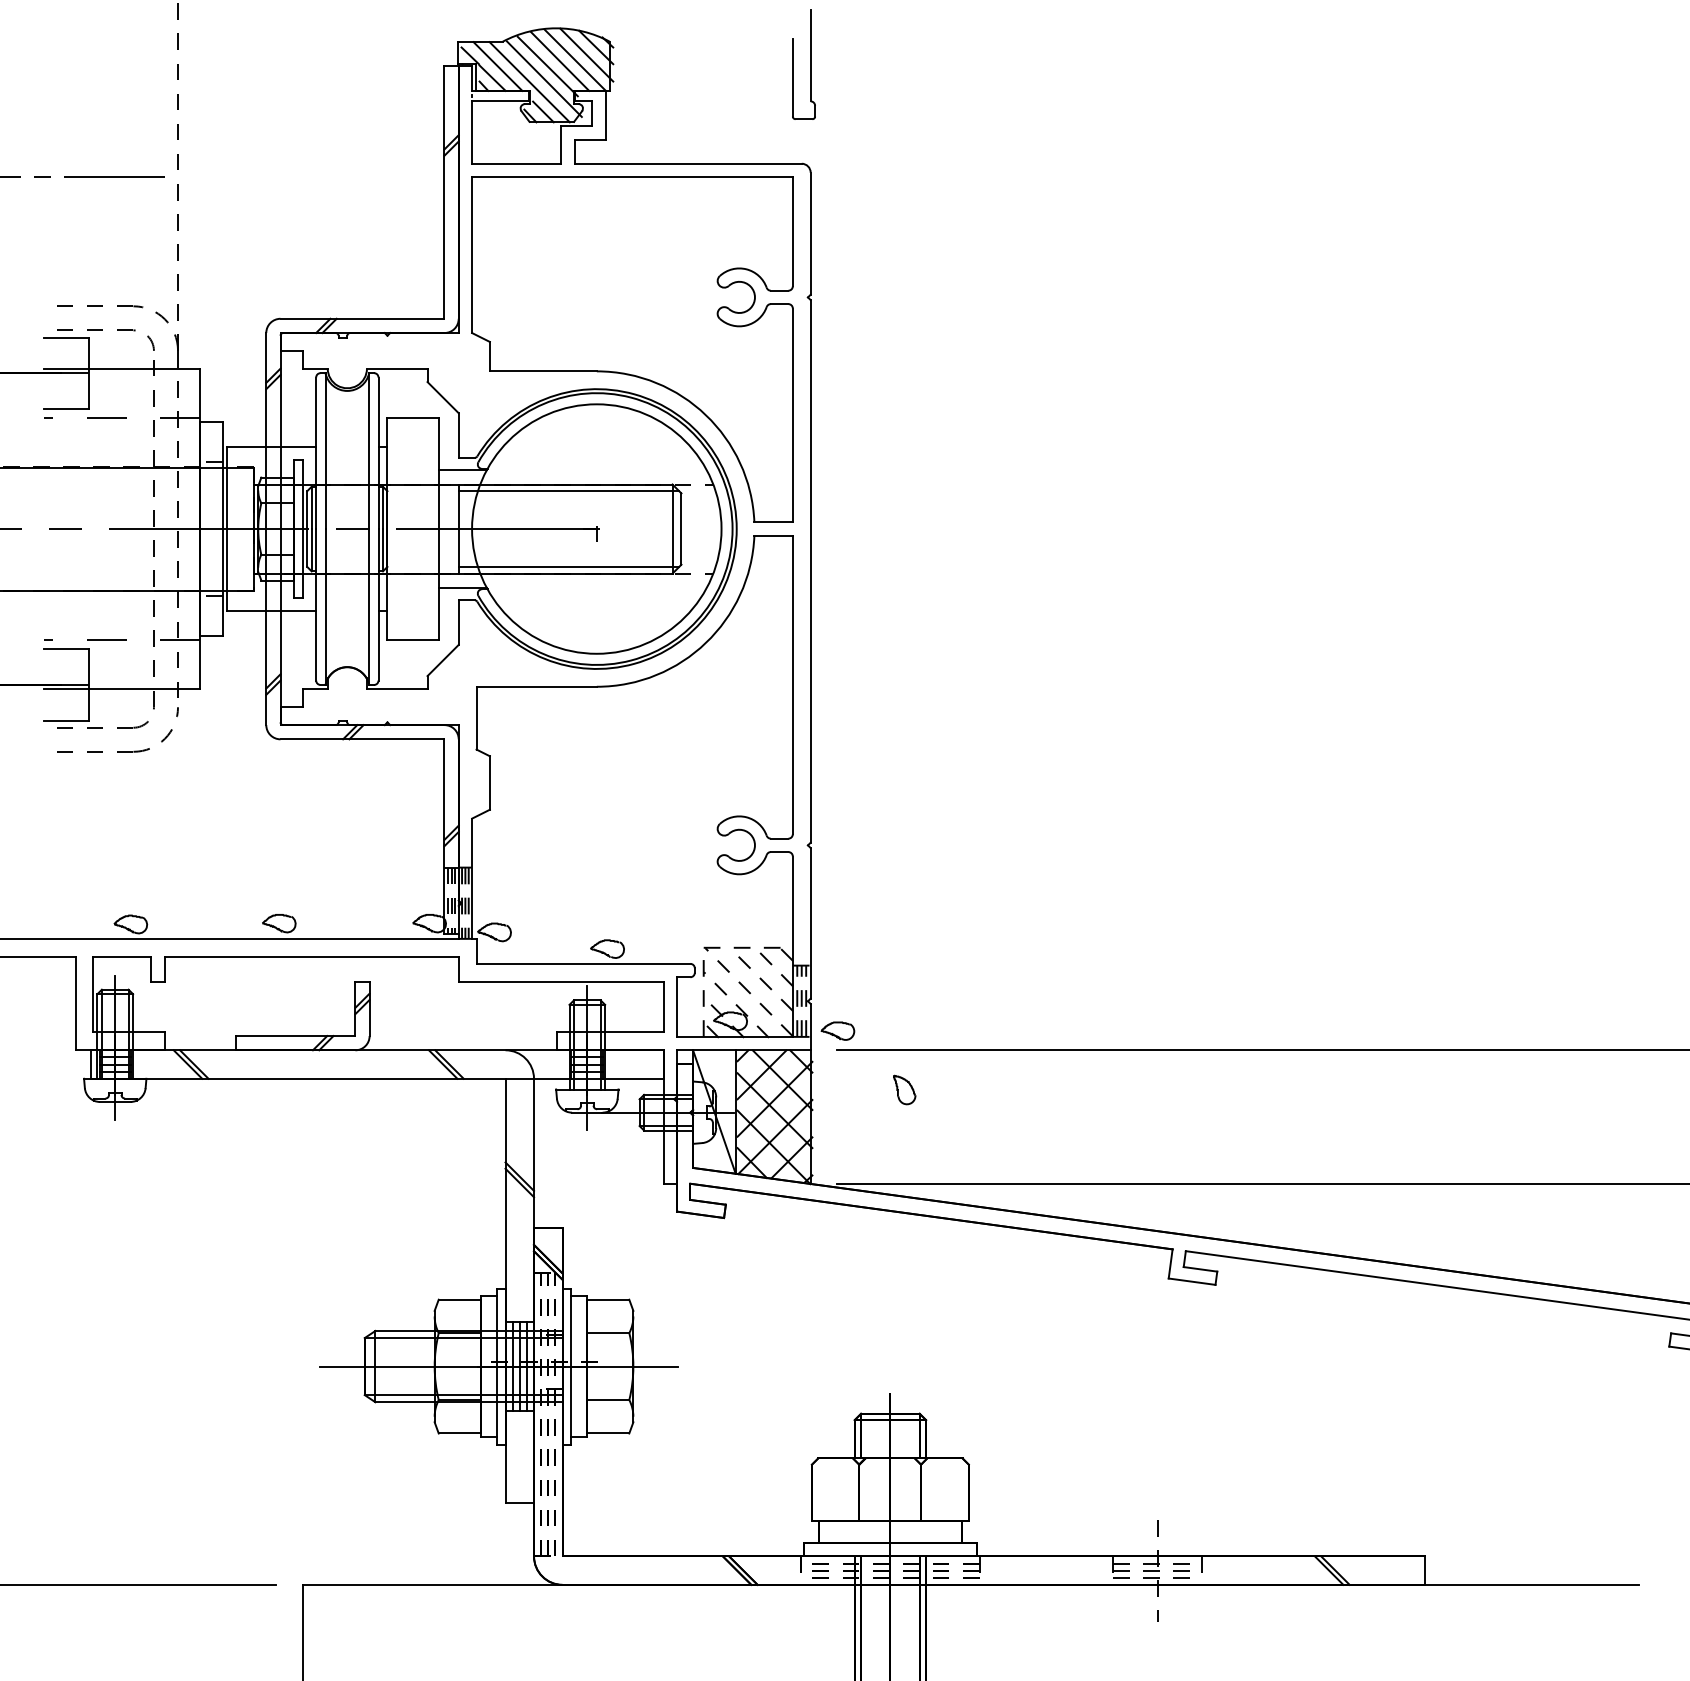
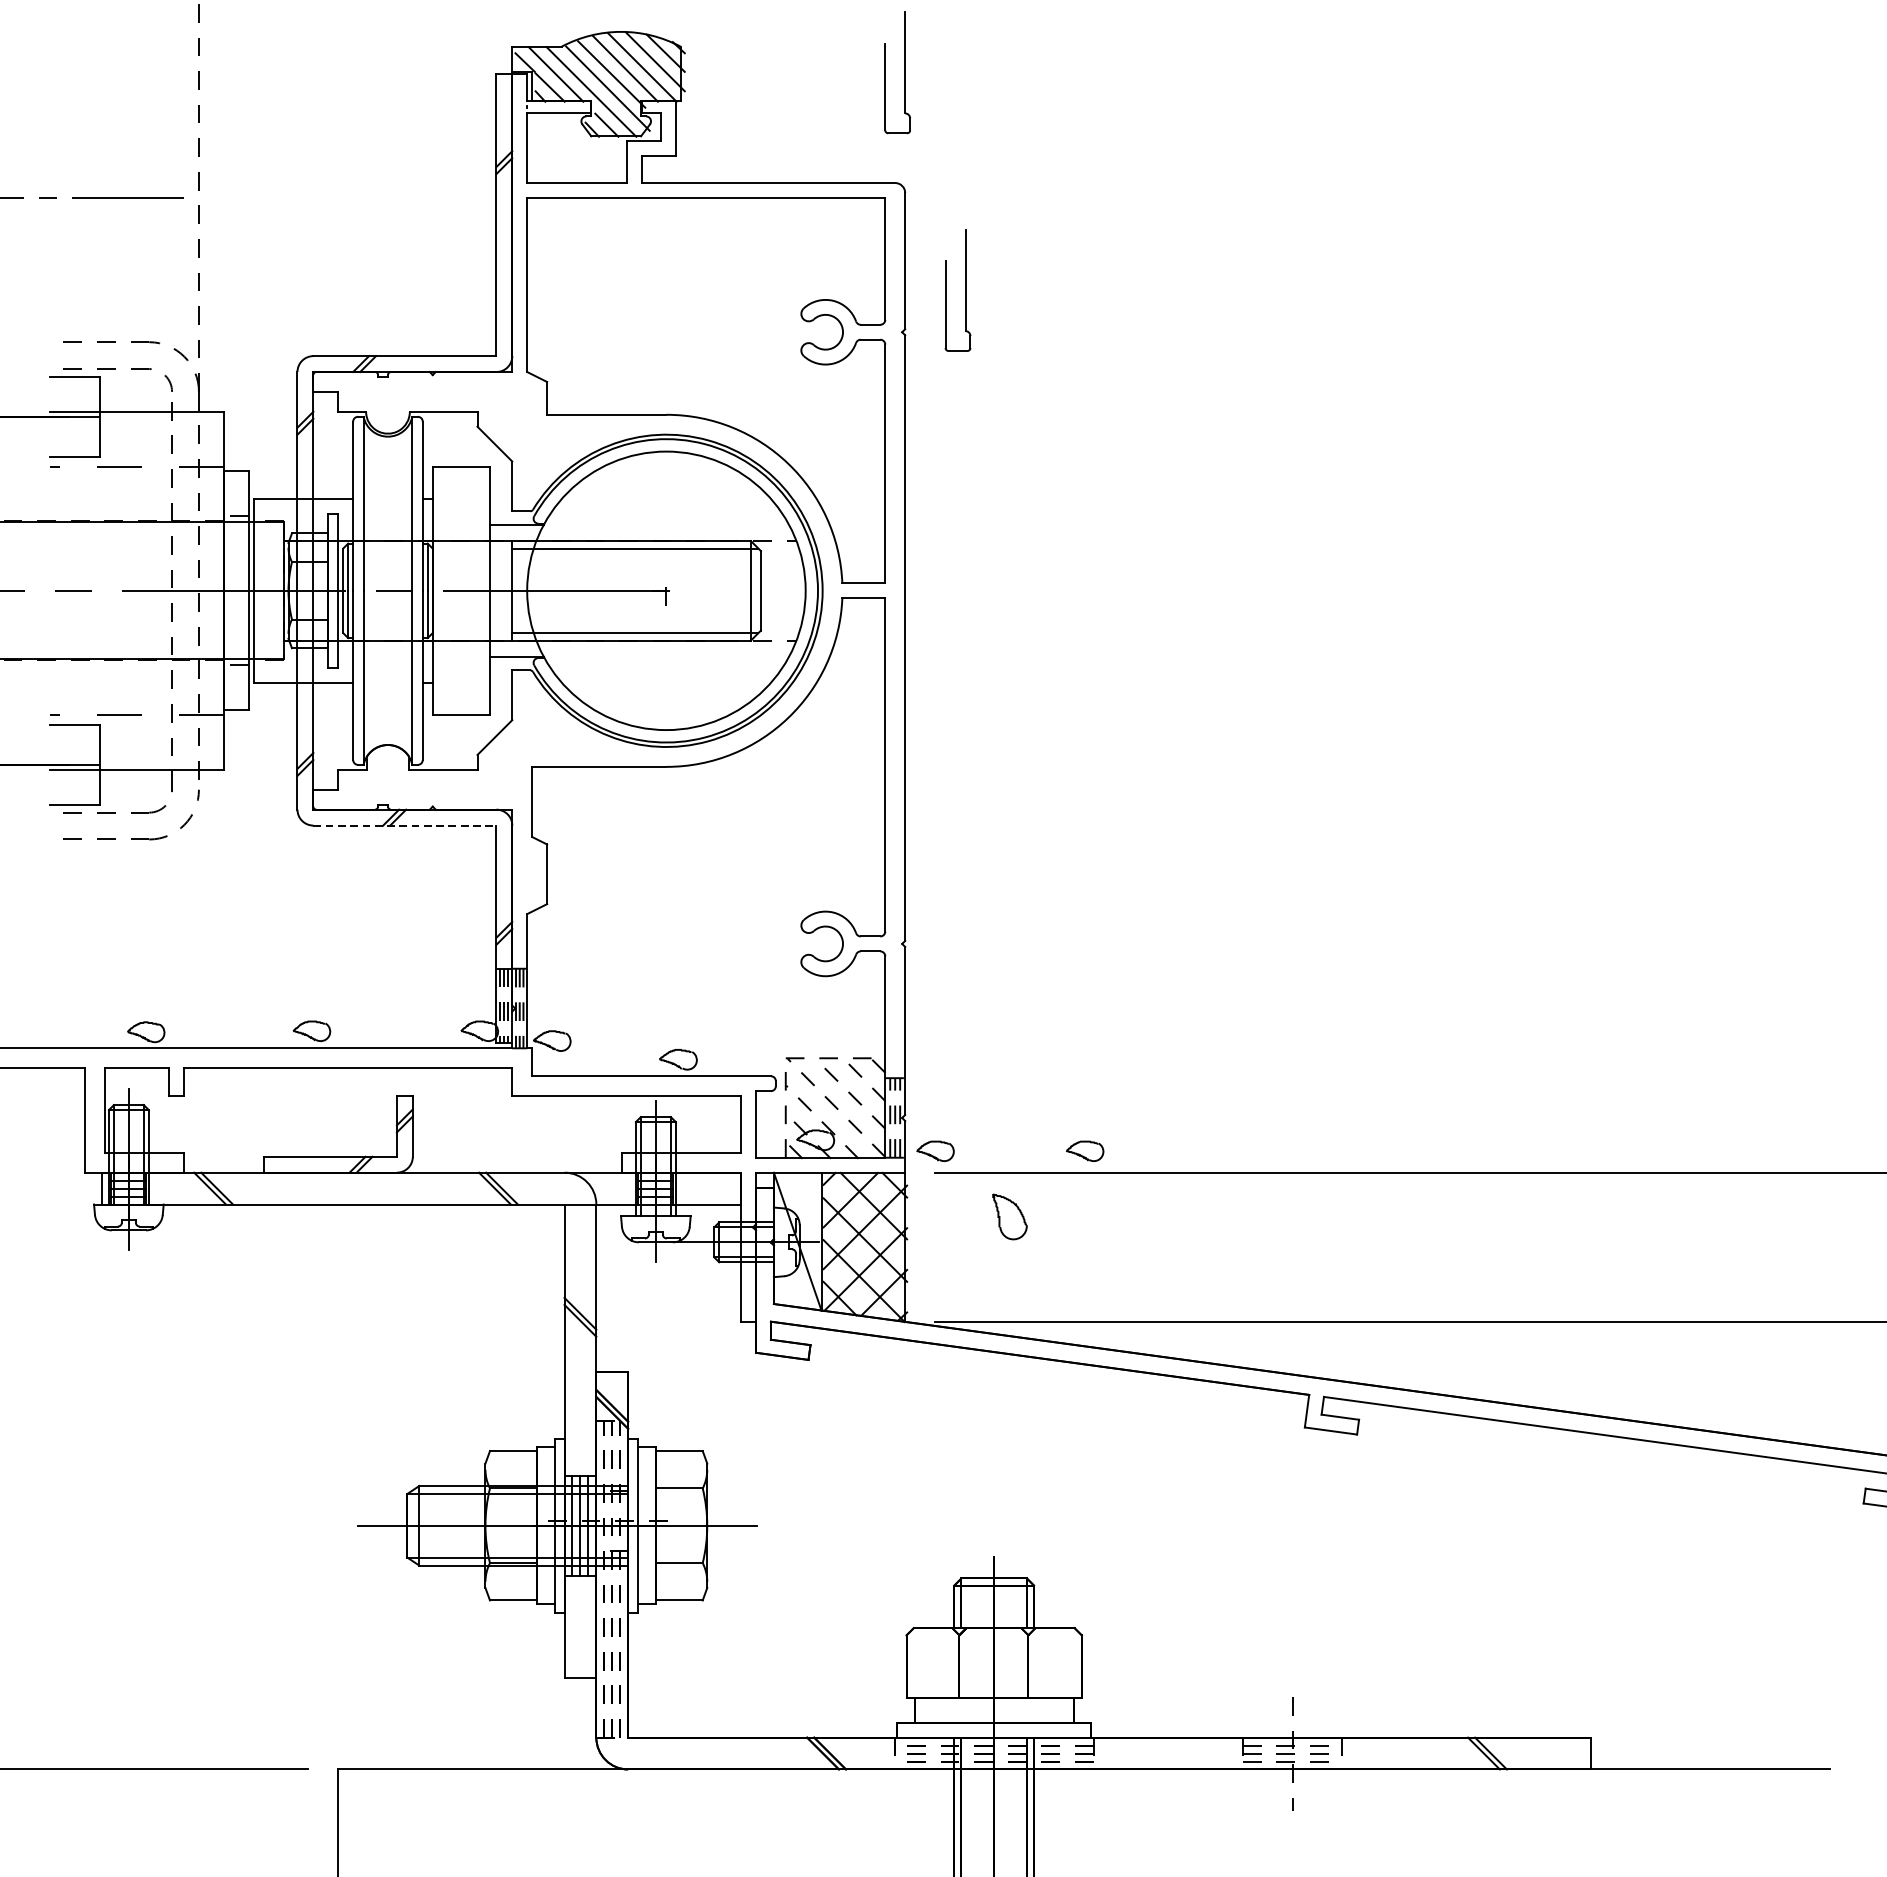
part: (864, 259) -> (965, 289), added
line: (362, 739) -> (404, 825), solid -> dashed
part: (971, 1030) -> (1084, 1150), added
part: (904, 1089) -> (1009, 1216), size x1.4

